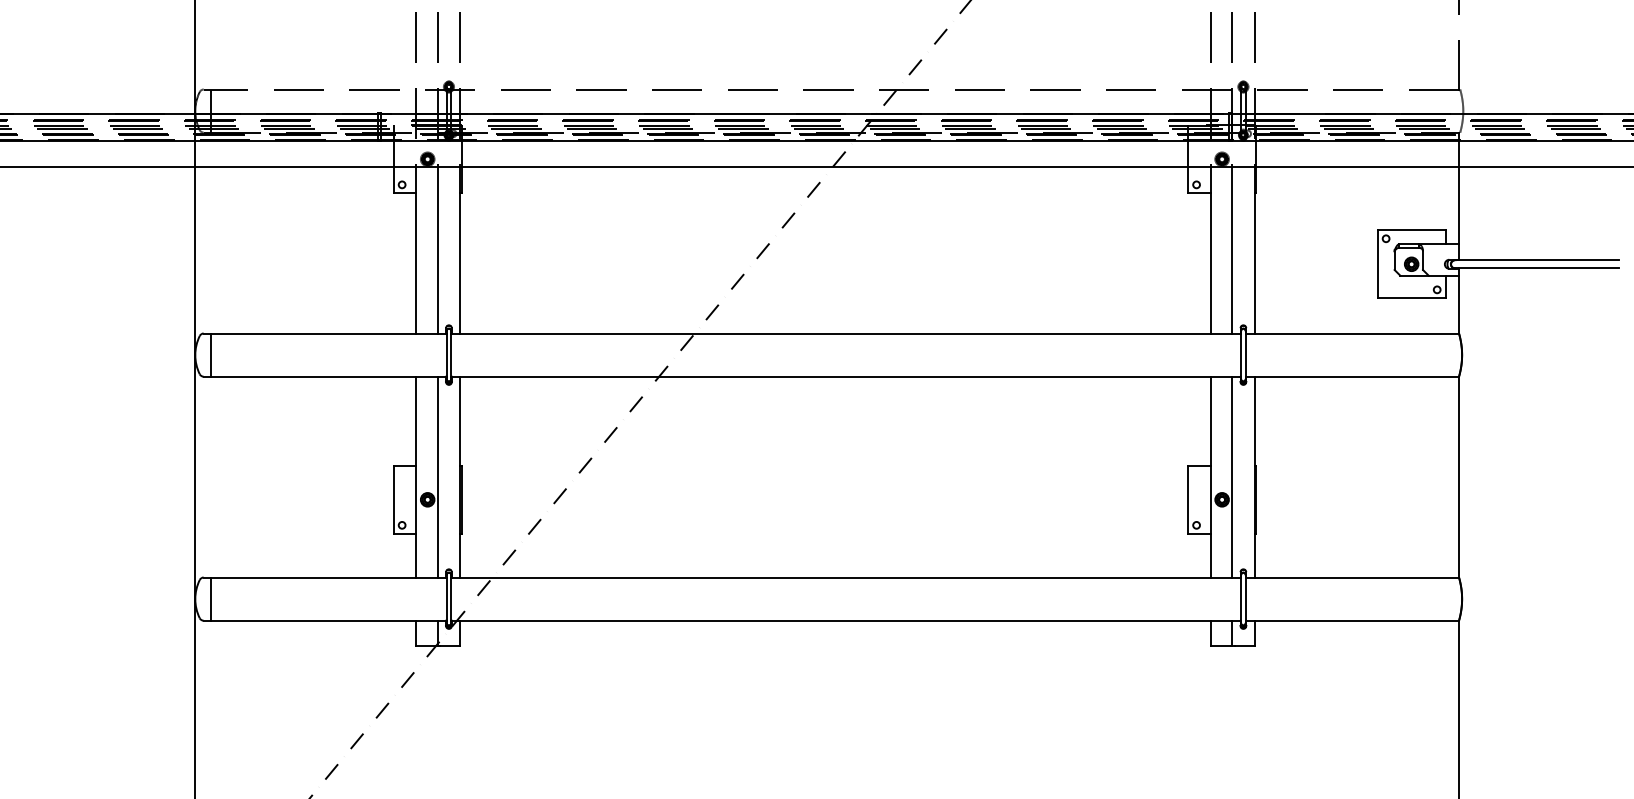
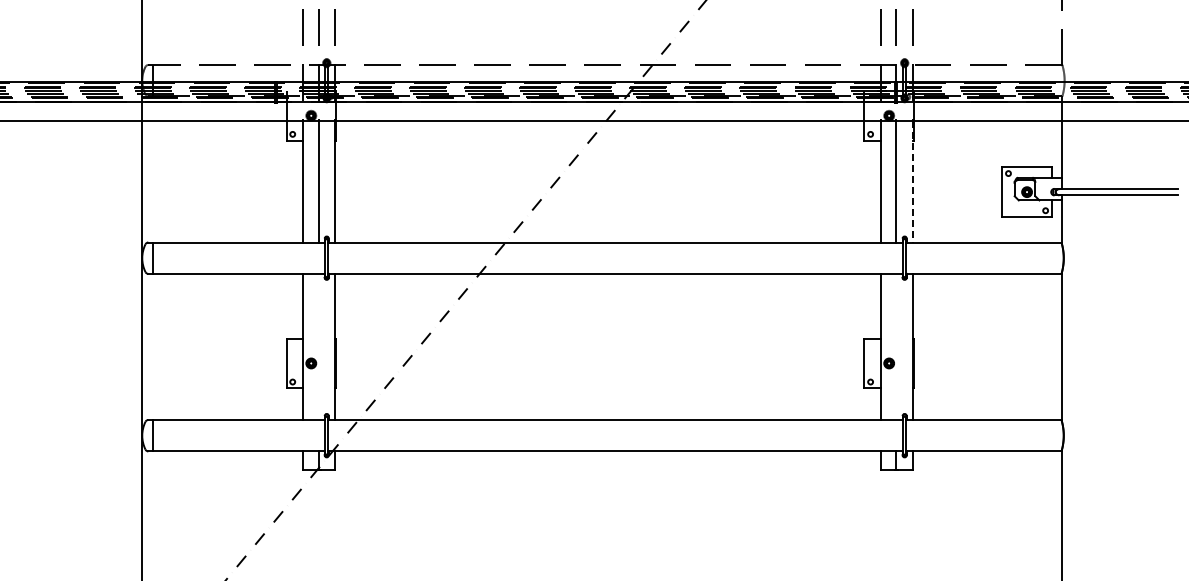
line: (1254, 249) -> (912, 181), solid -> dashed
line: (437, 476) -> (318, 346), removed
line: (1232, 476) -> (896, 346), removed

